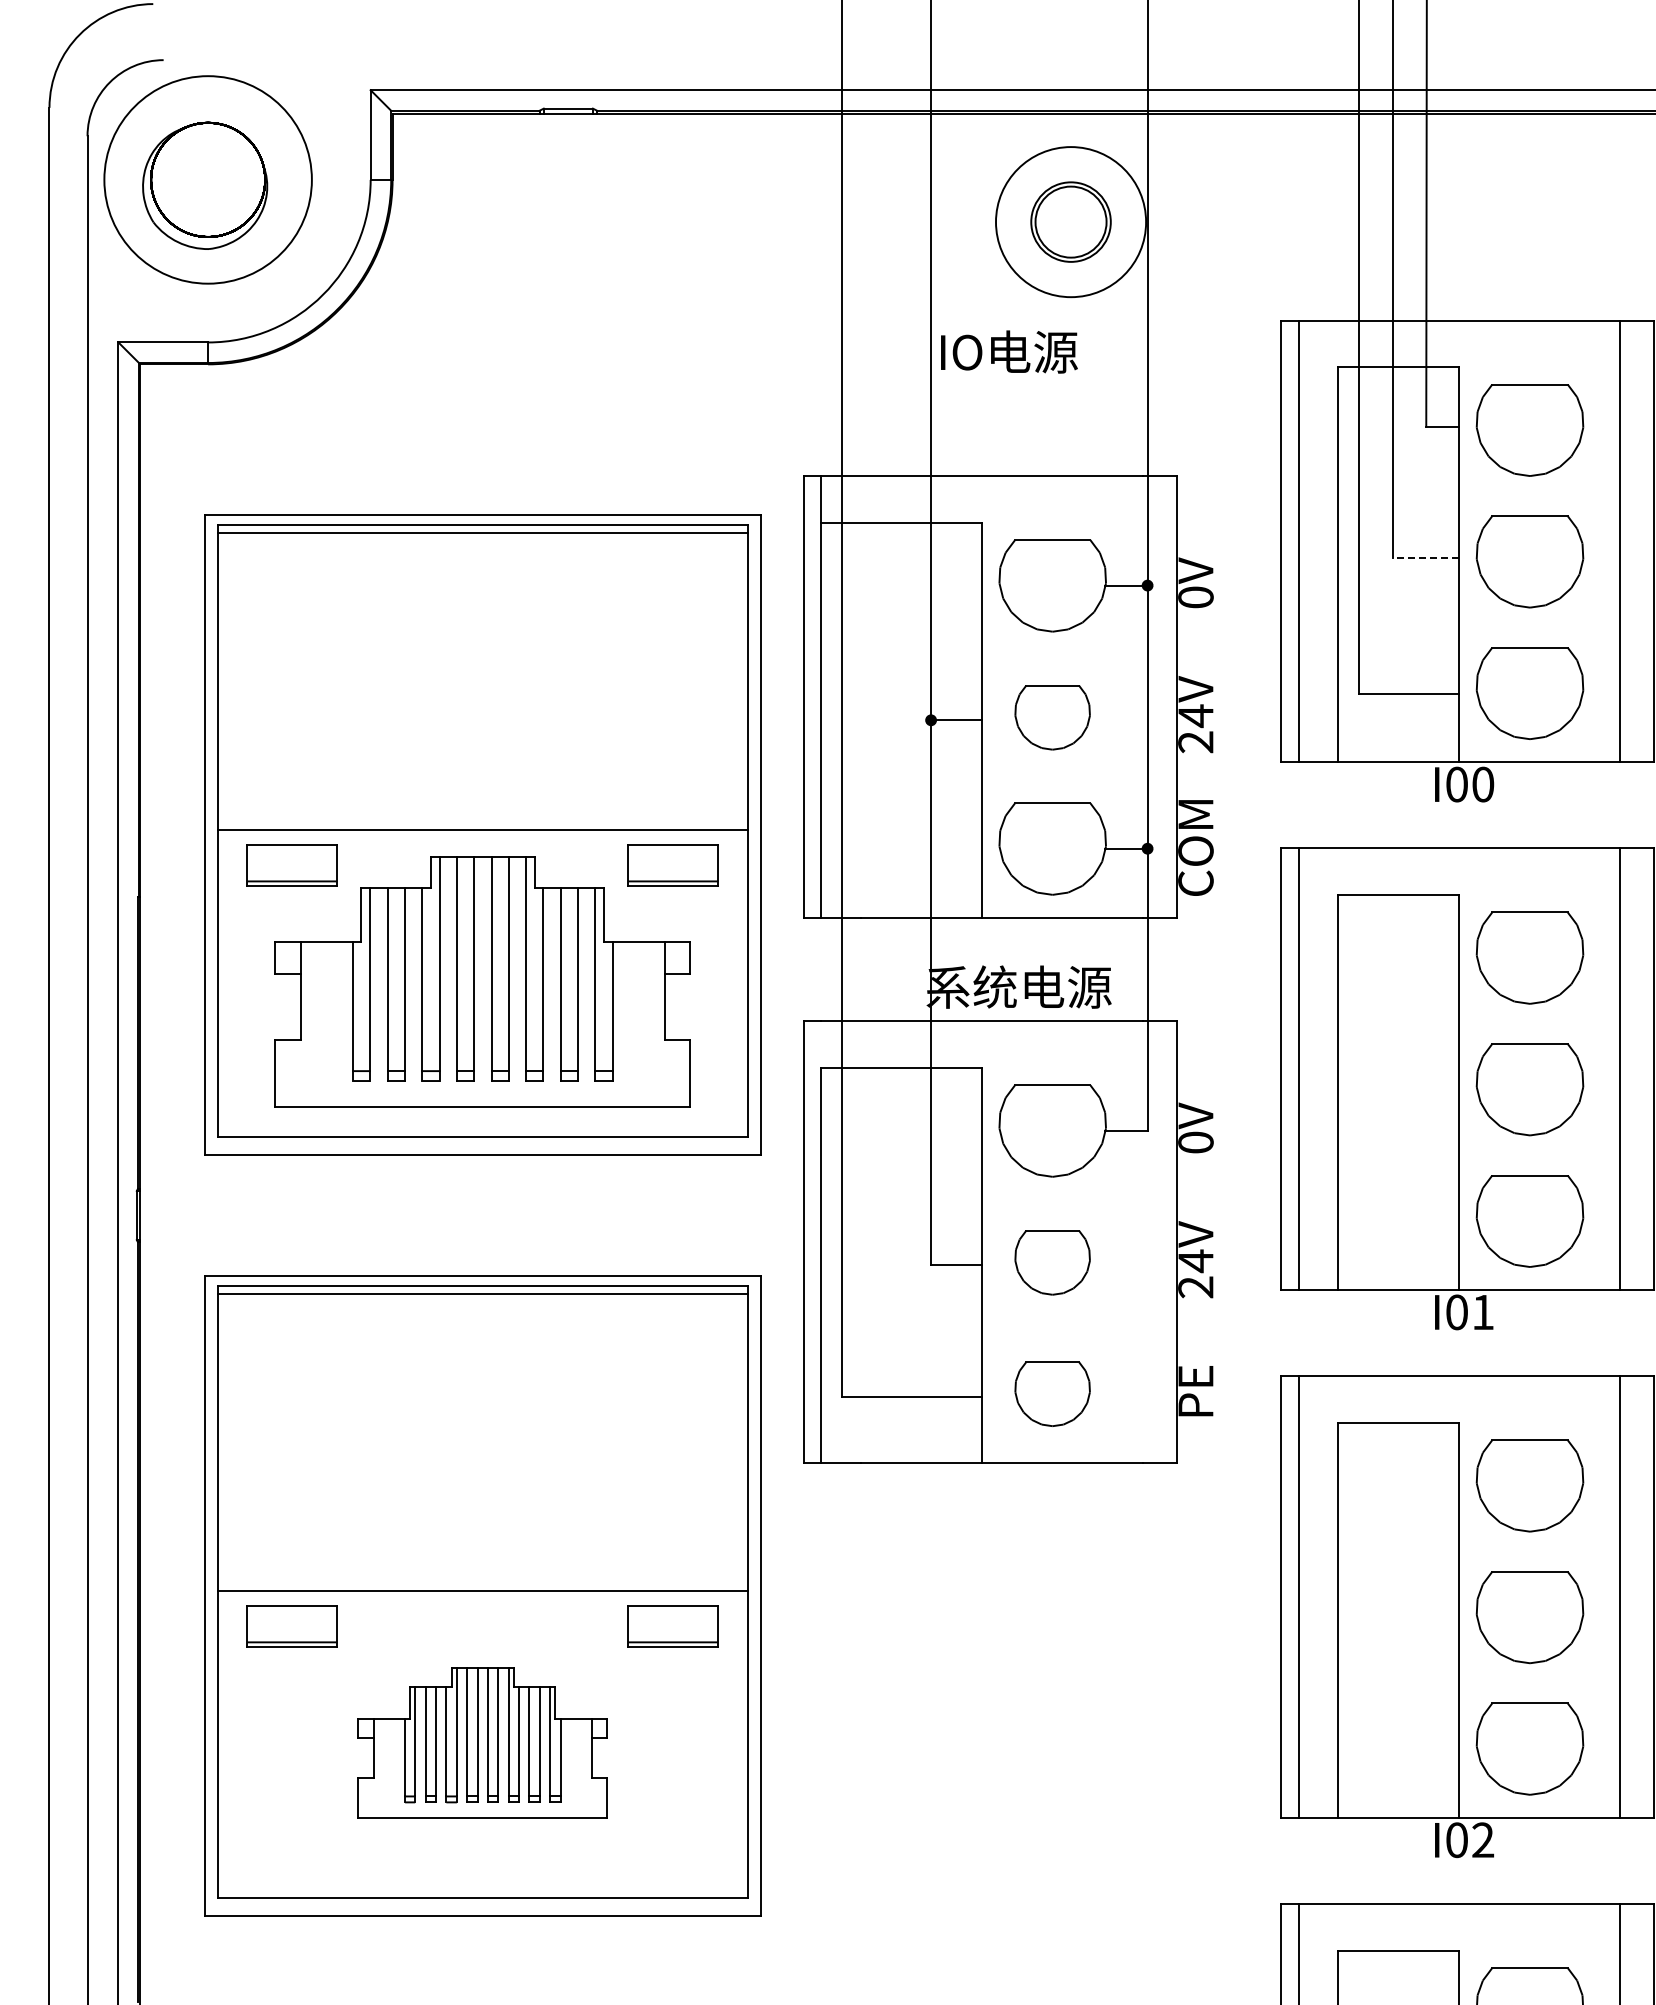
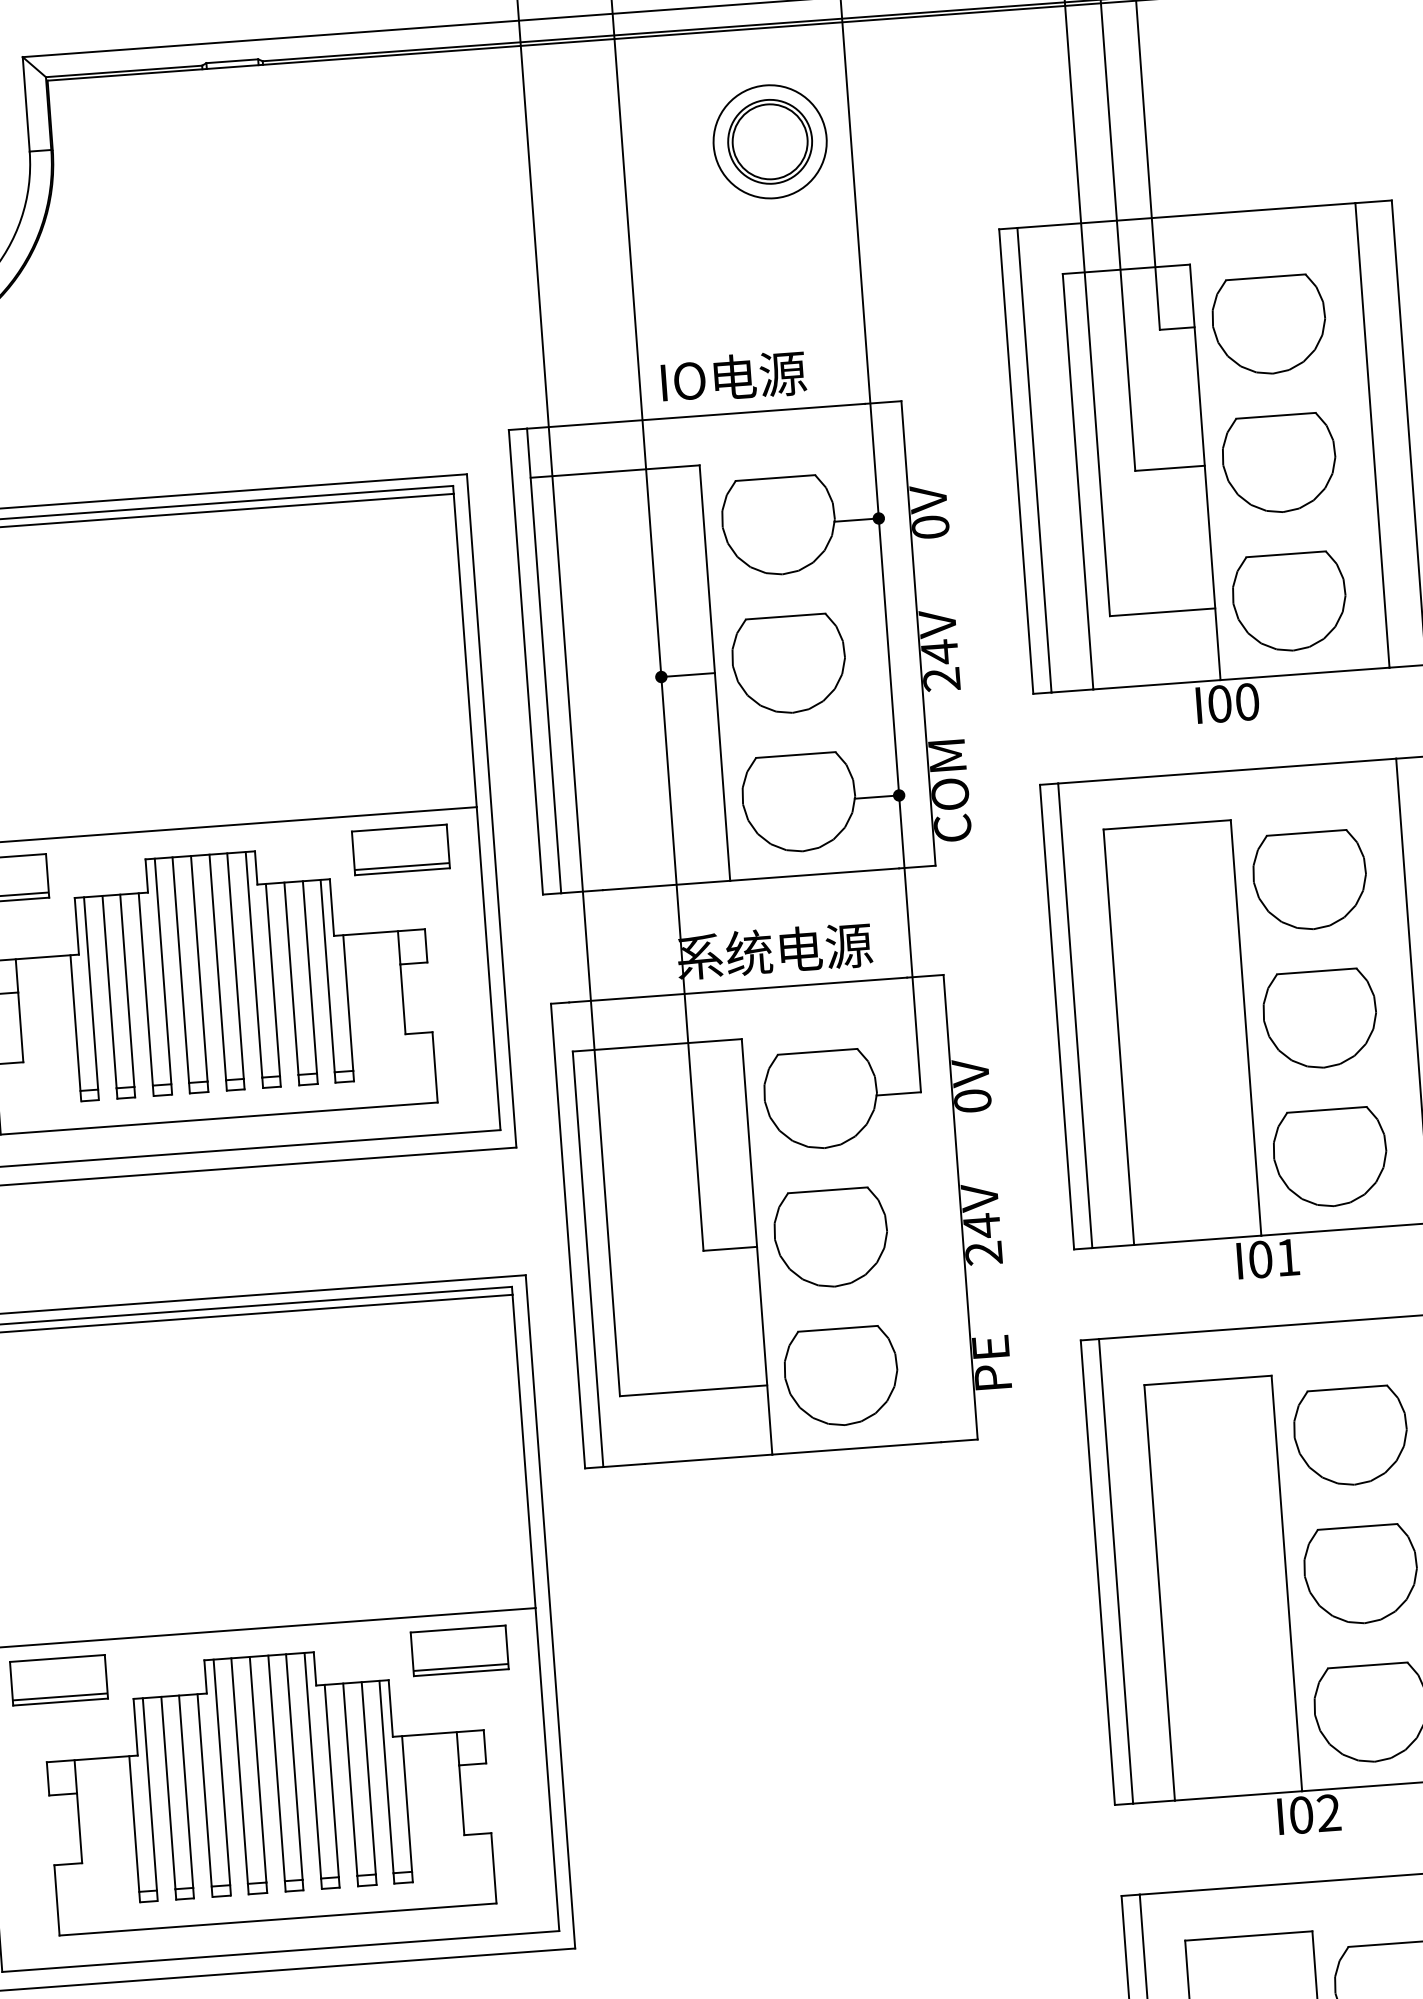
circle: (1070, 221) -> (769, 141), size x0.71
text: (1009, 351) -> (733, 376), moved
line: (1425, 558) -> (1169, 468), dashed -> solid
part: (1052, 717) -> (788, 664), size x1.43
part: (1052, 1262) -> (831, 1238), size x1.43
part: (1052, 1393) -> (841, 1376), size x1.43
part: (482, 1742) -> (268, 1787), size x1.67

